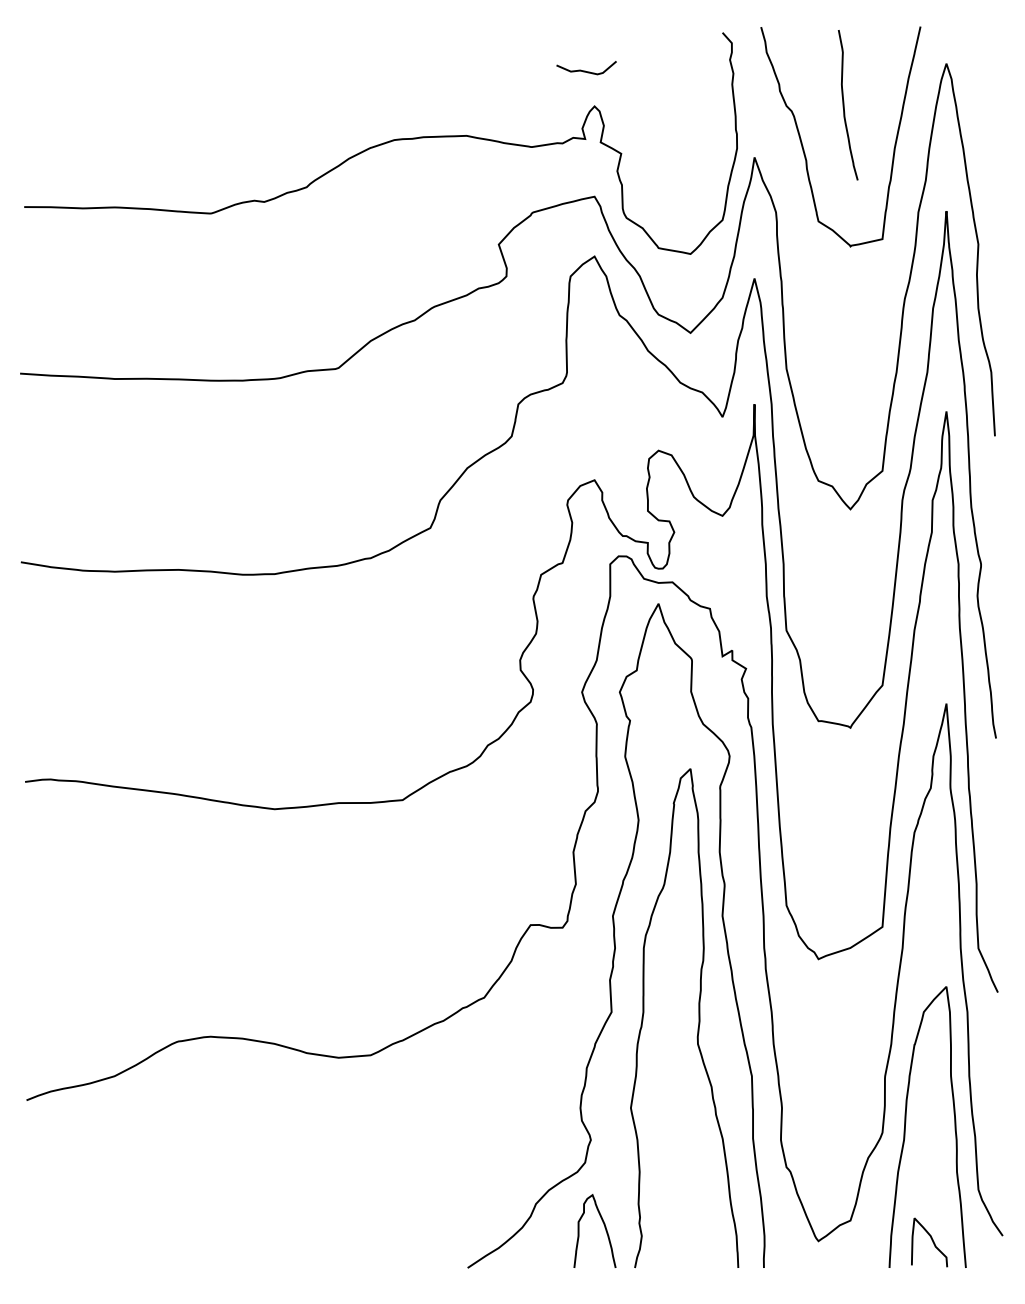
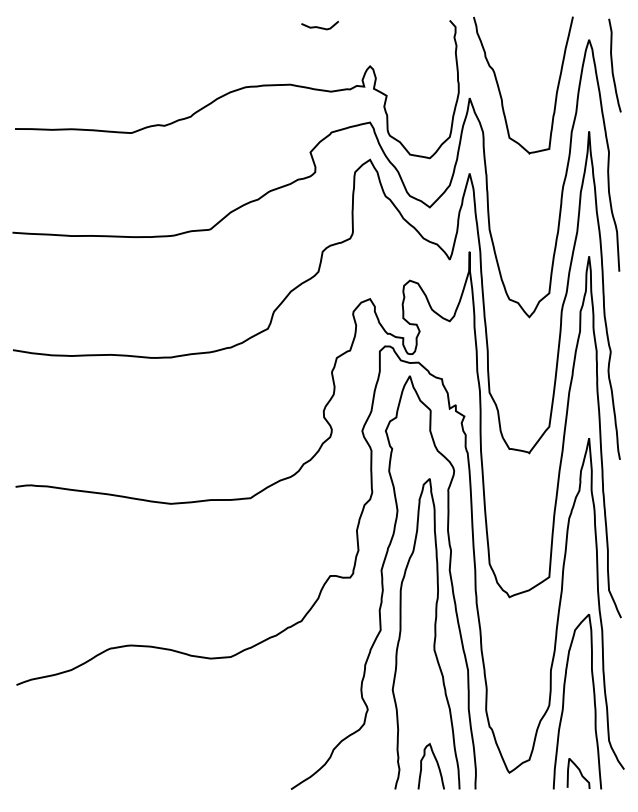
curve: (585, 69) -> (319, 26), moved
curve: (845, 106) -> (613, 66), moved
curve: (603, 1226) -> (436, 763), moved

